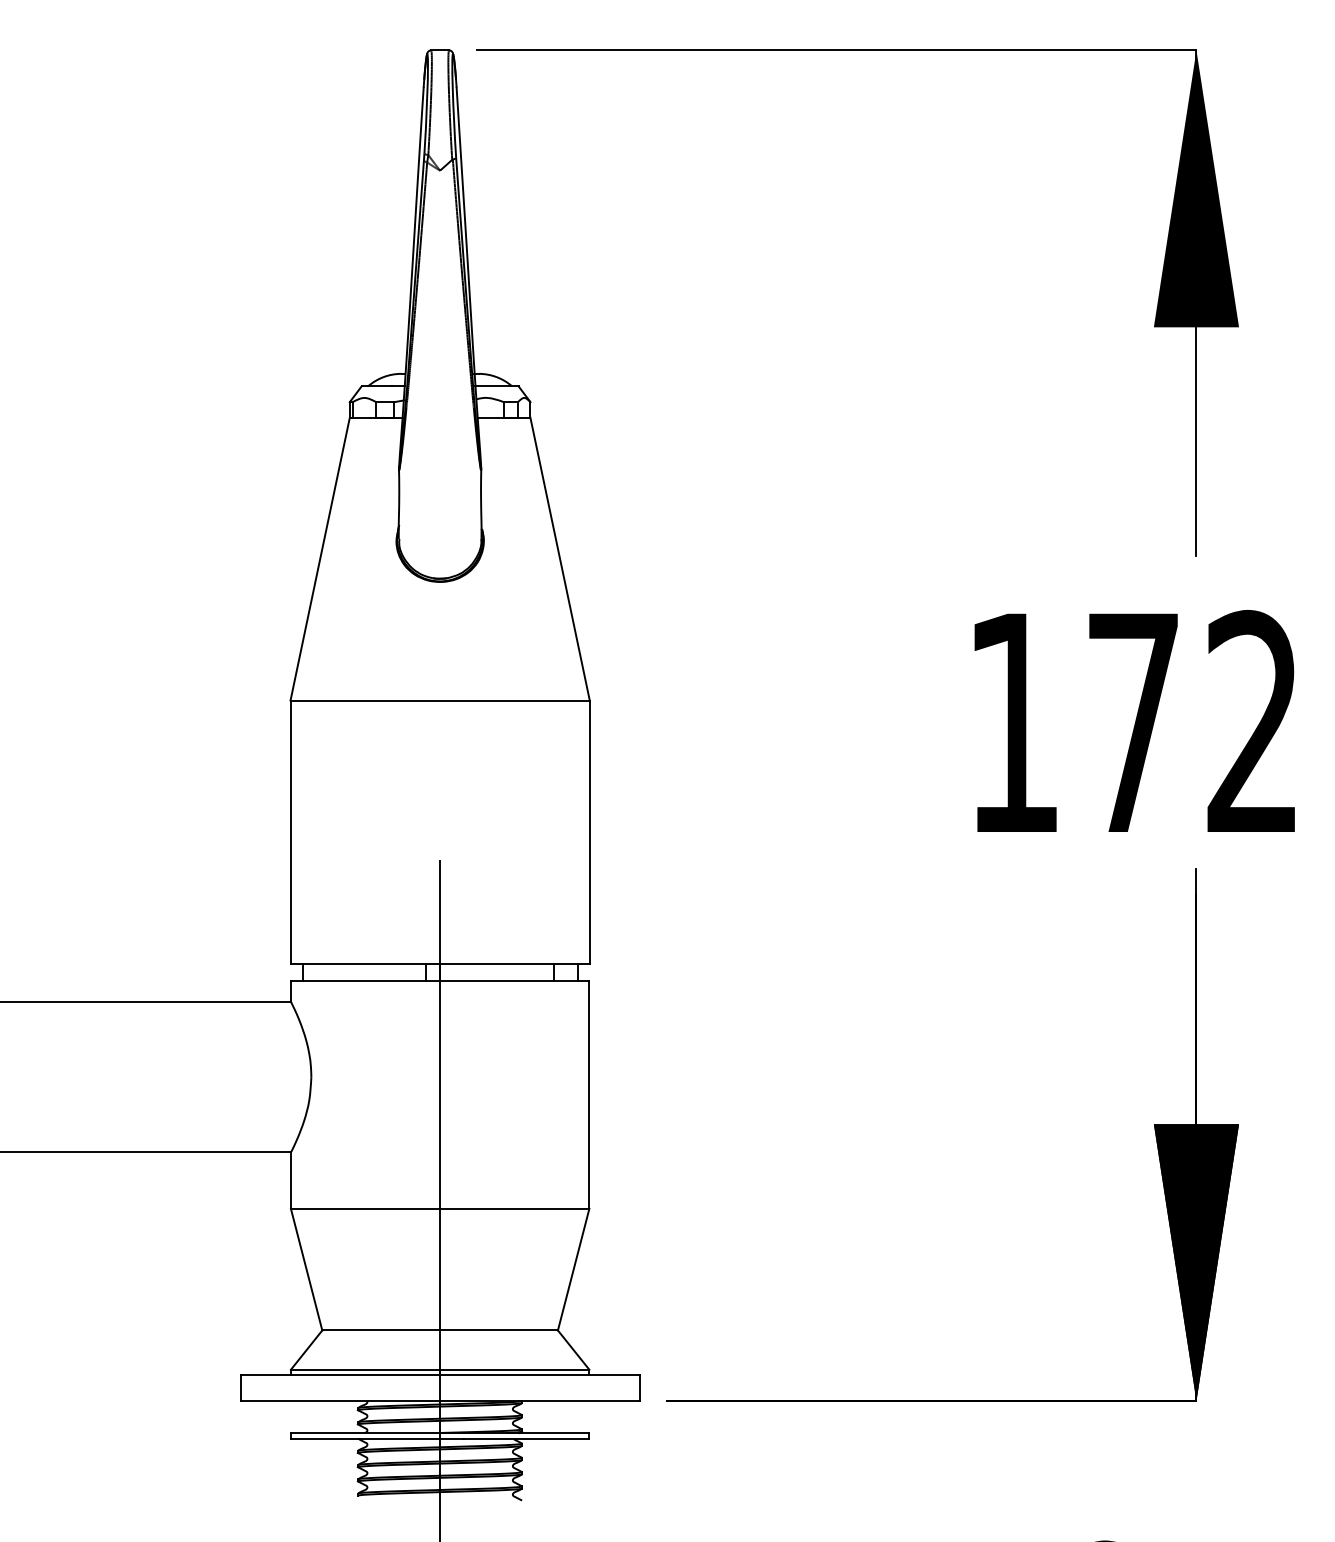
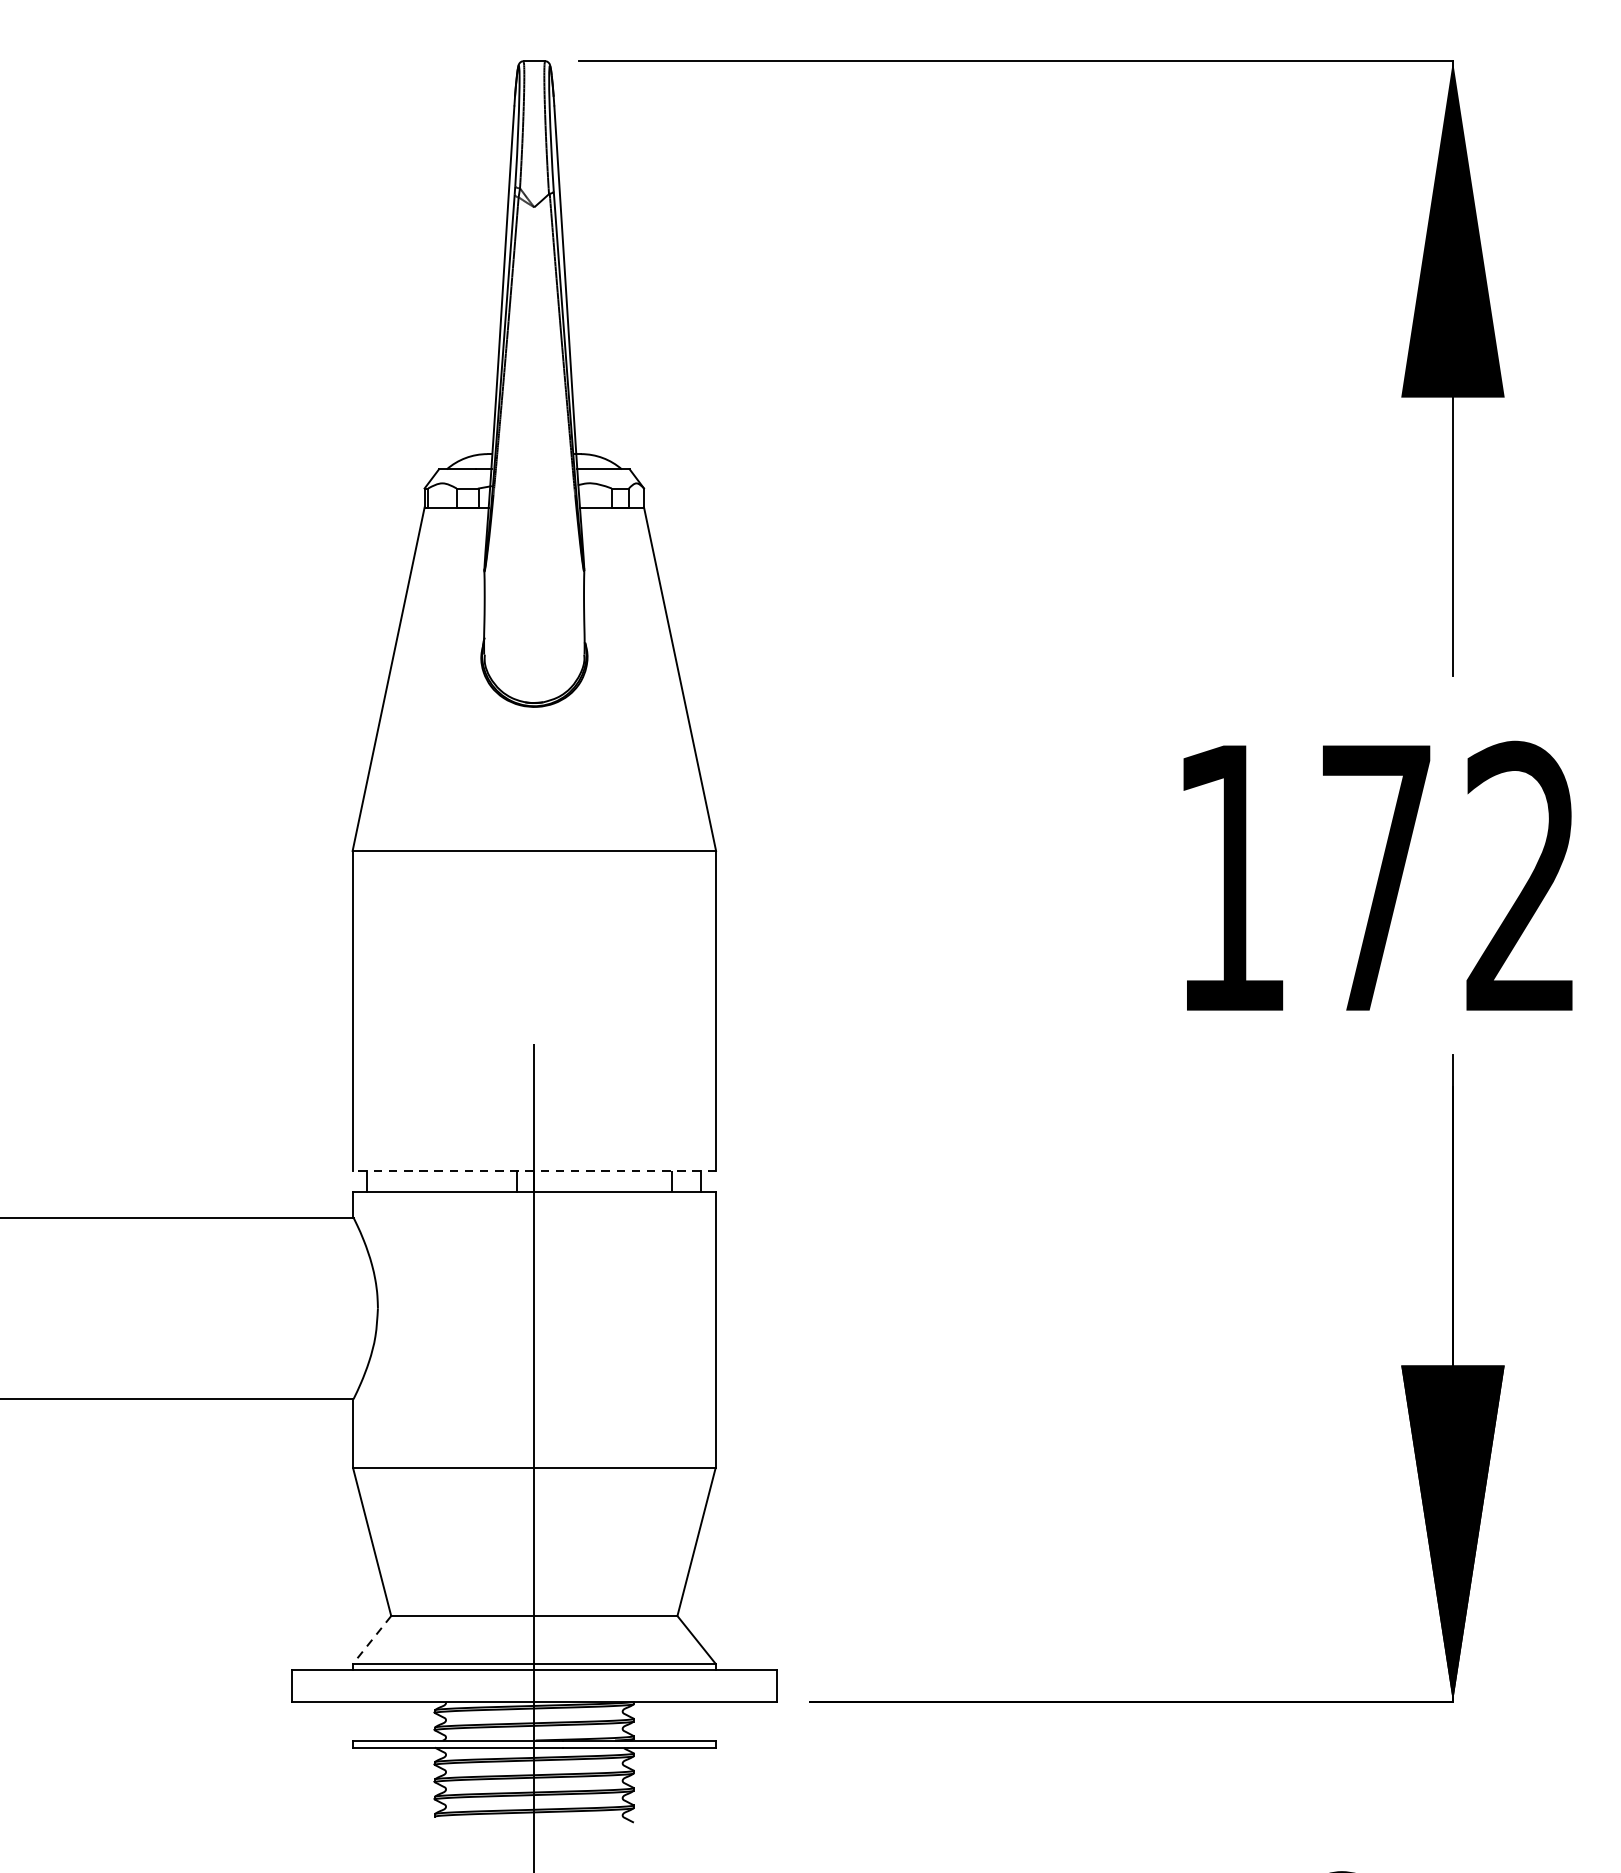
line: (440, 963) -> (534, 1170), solid -> dashed
line: (306, 1350) -> (372, 1640), solid -> dashed

